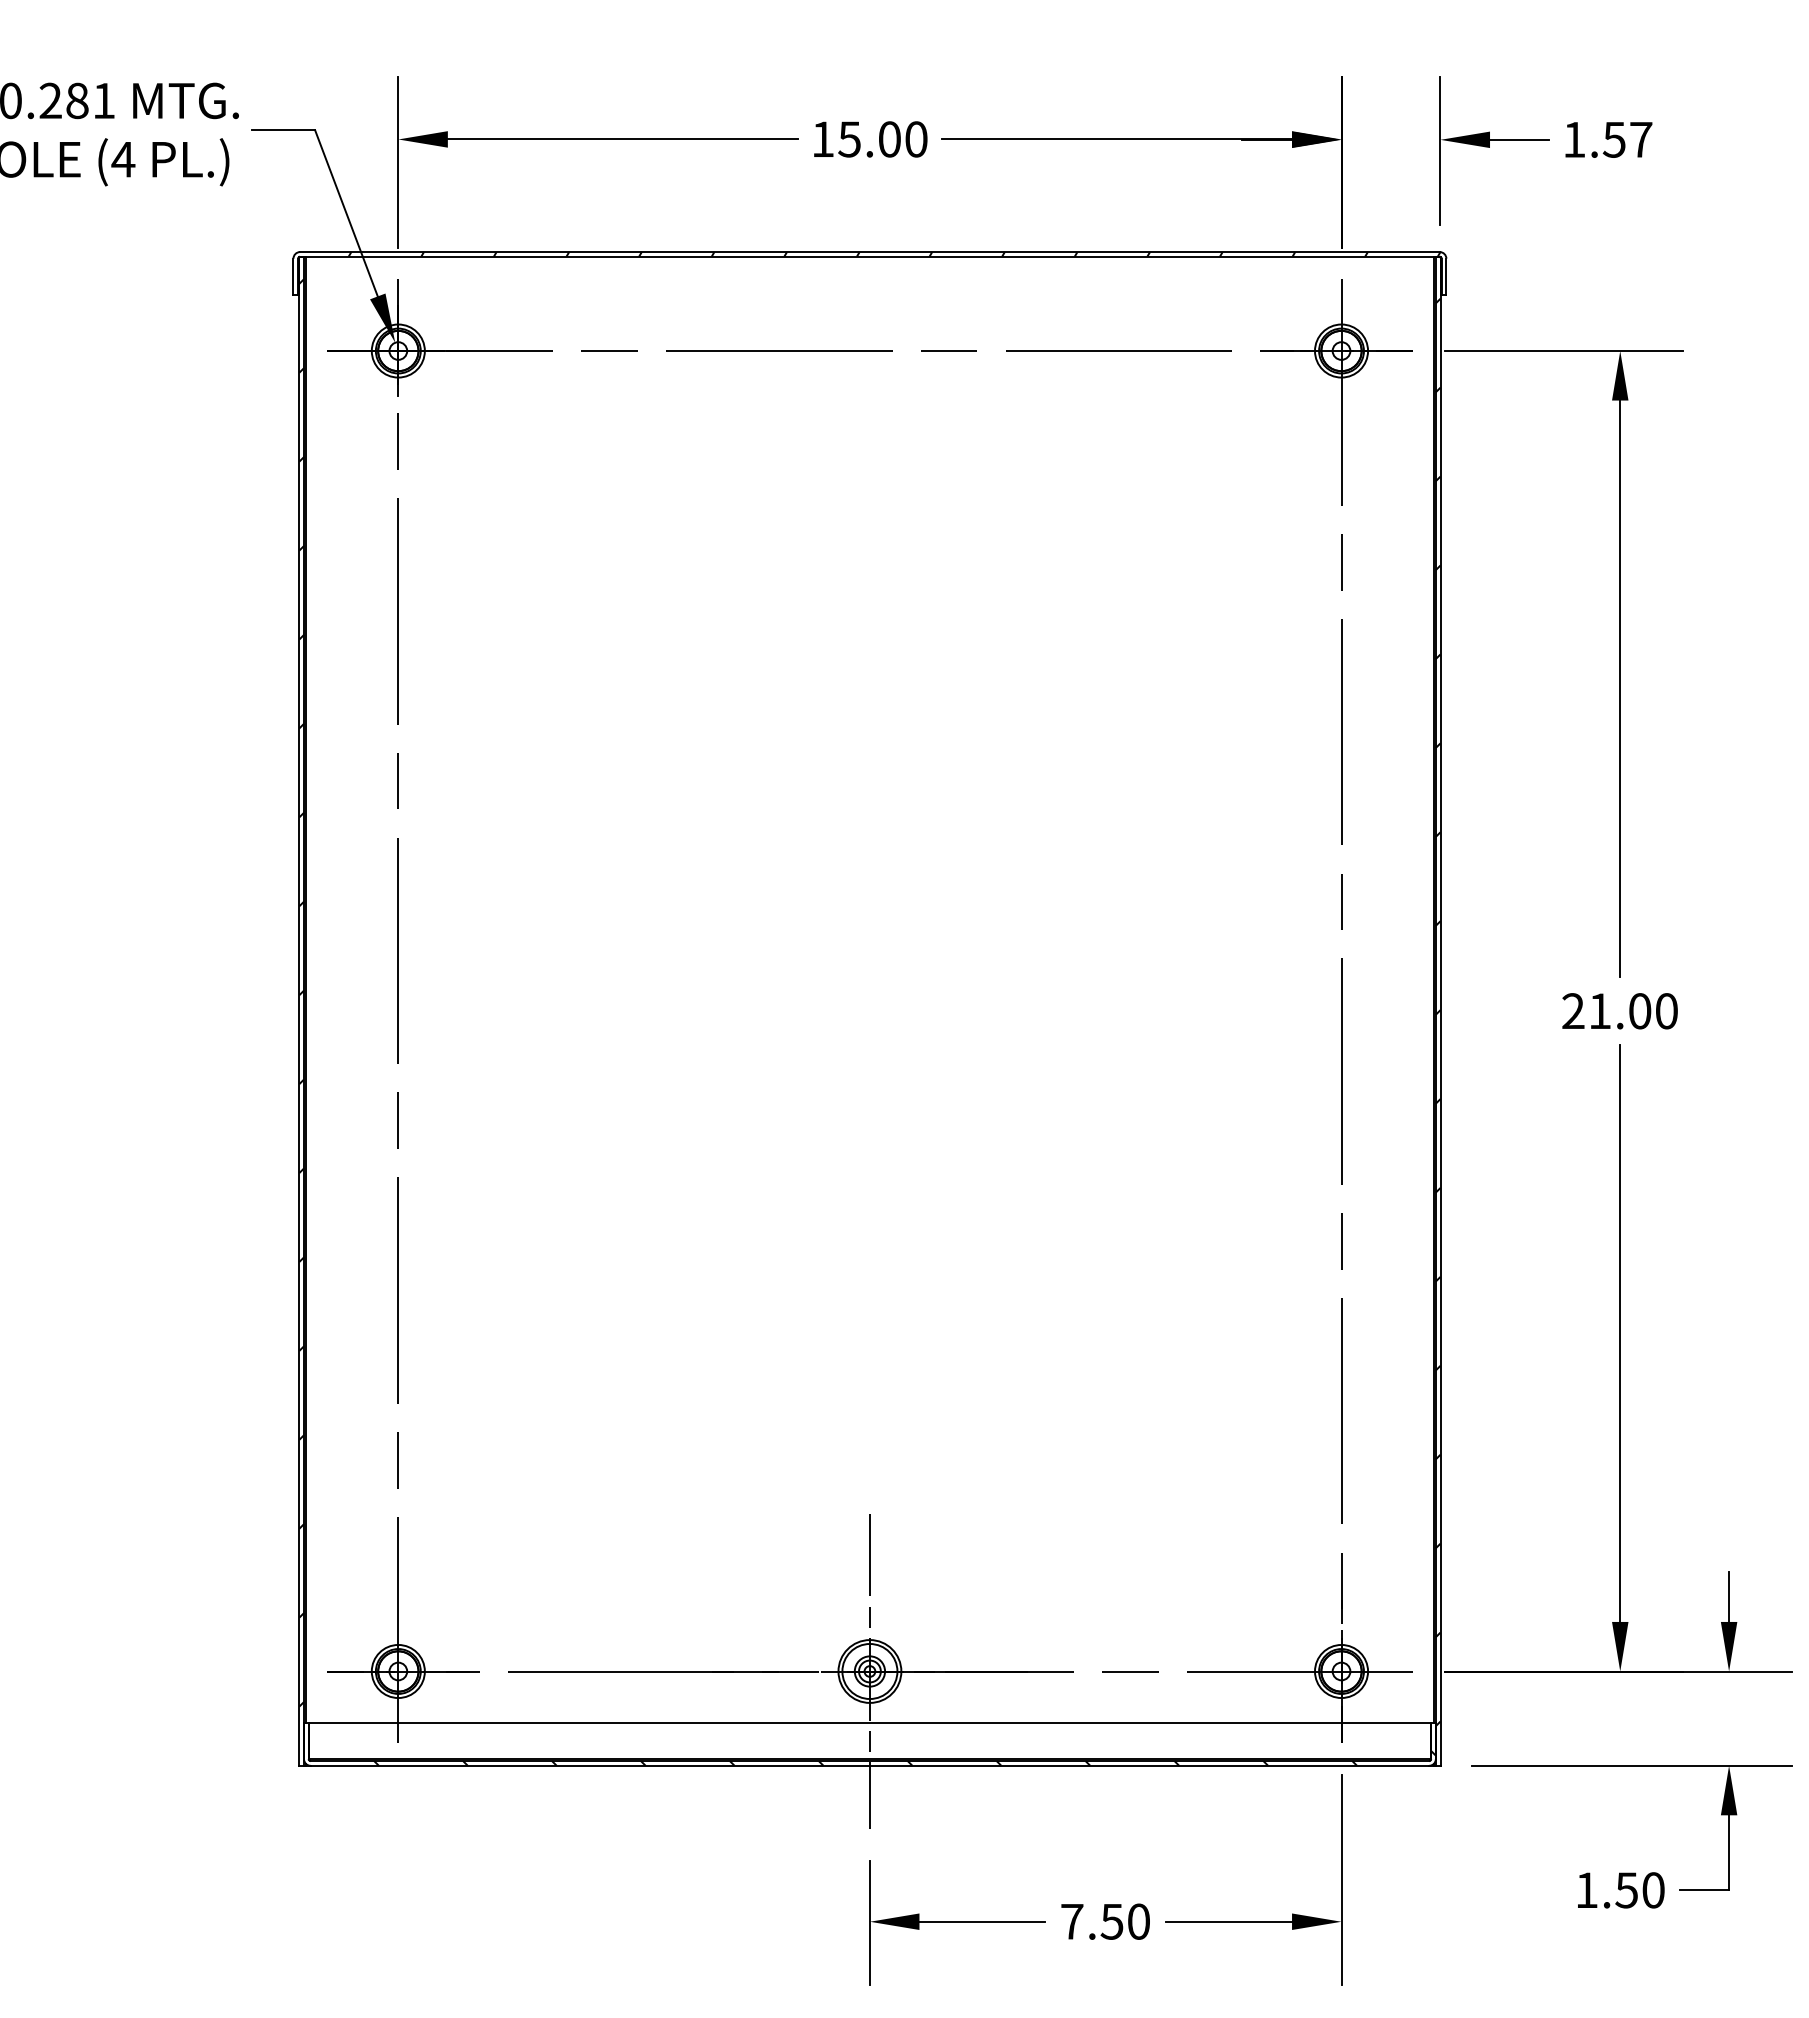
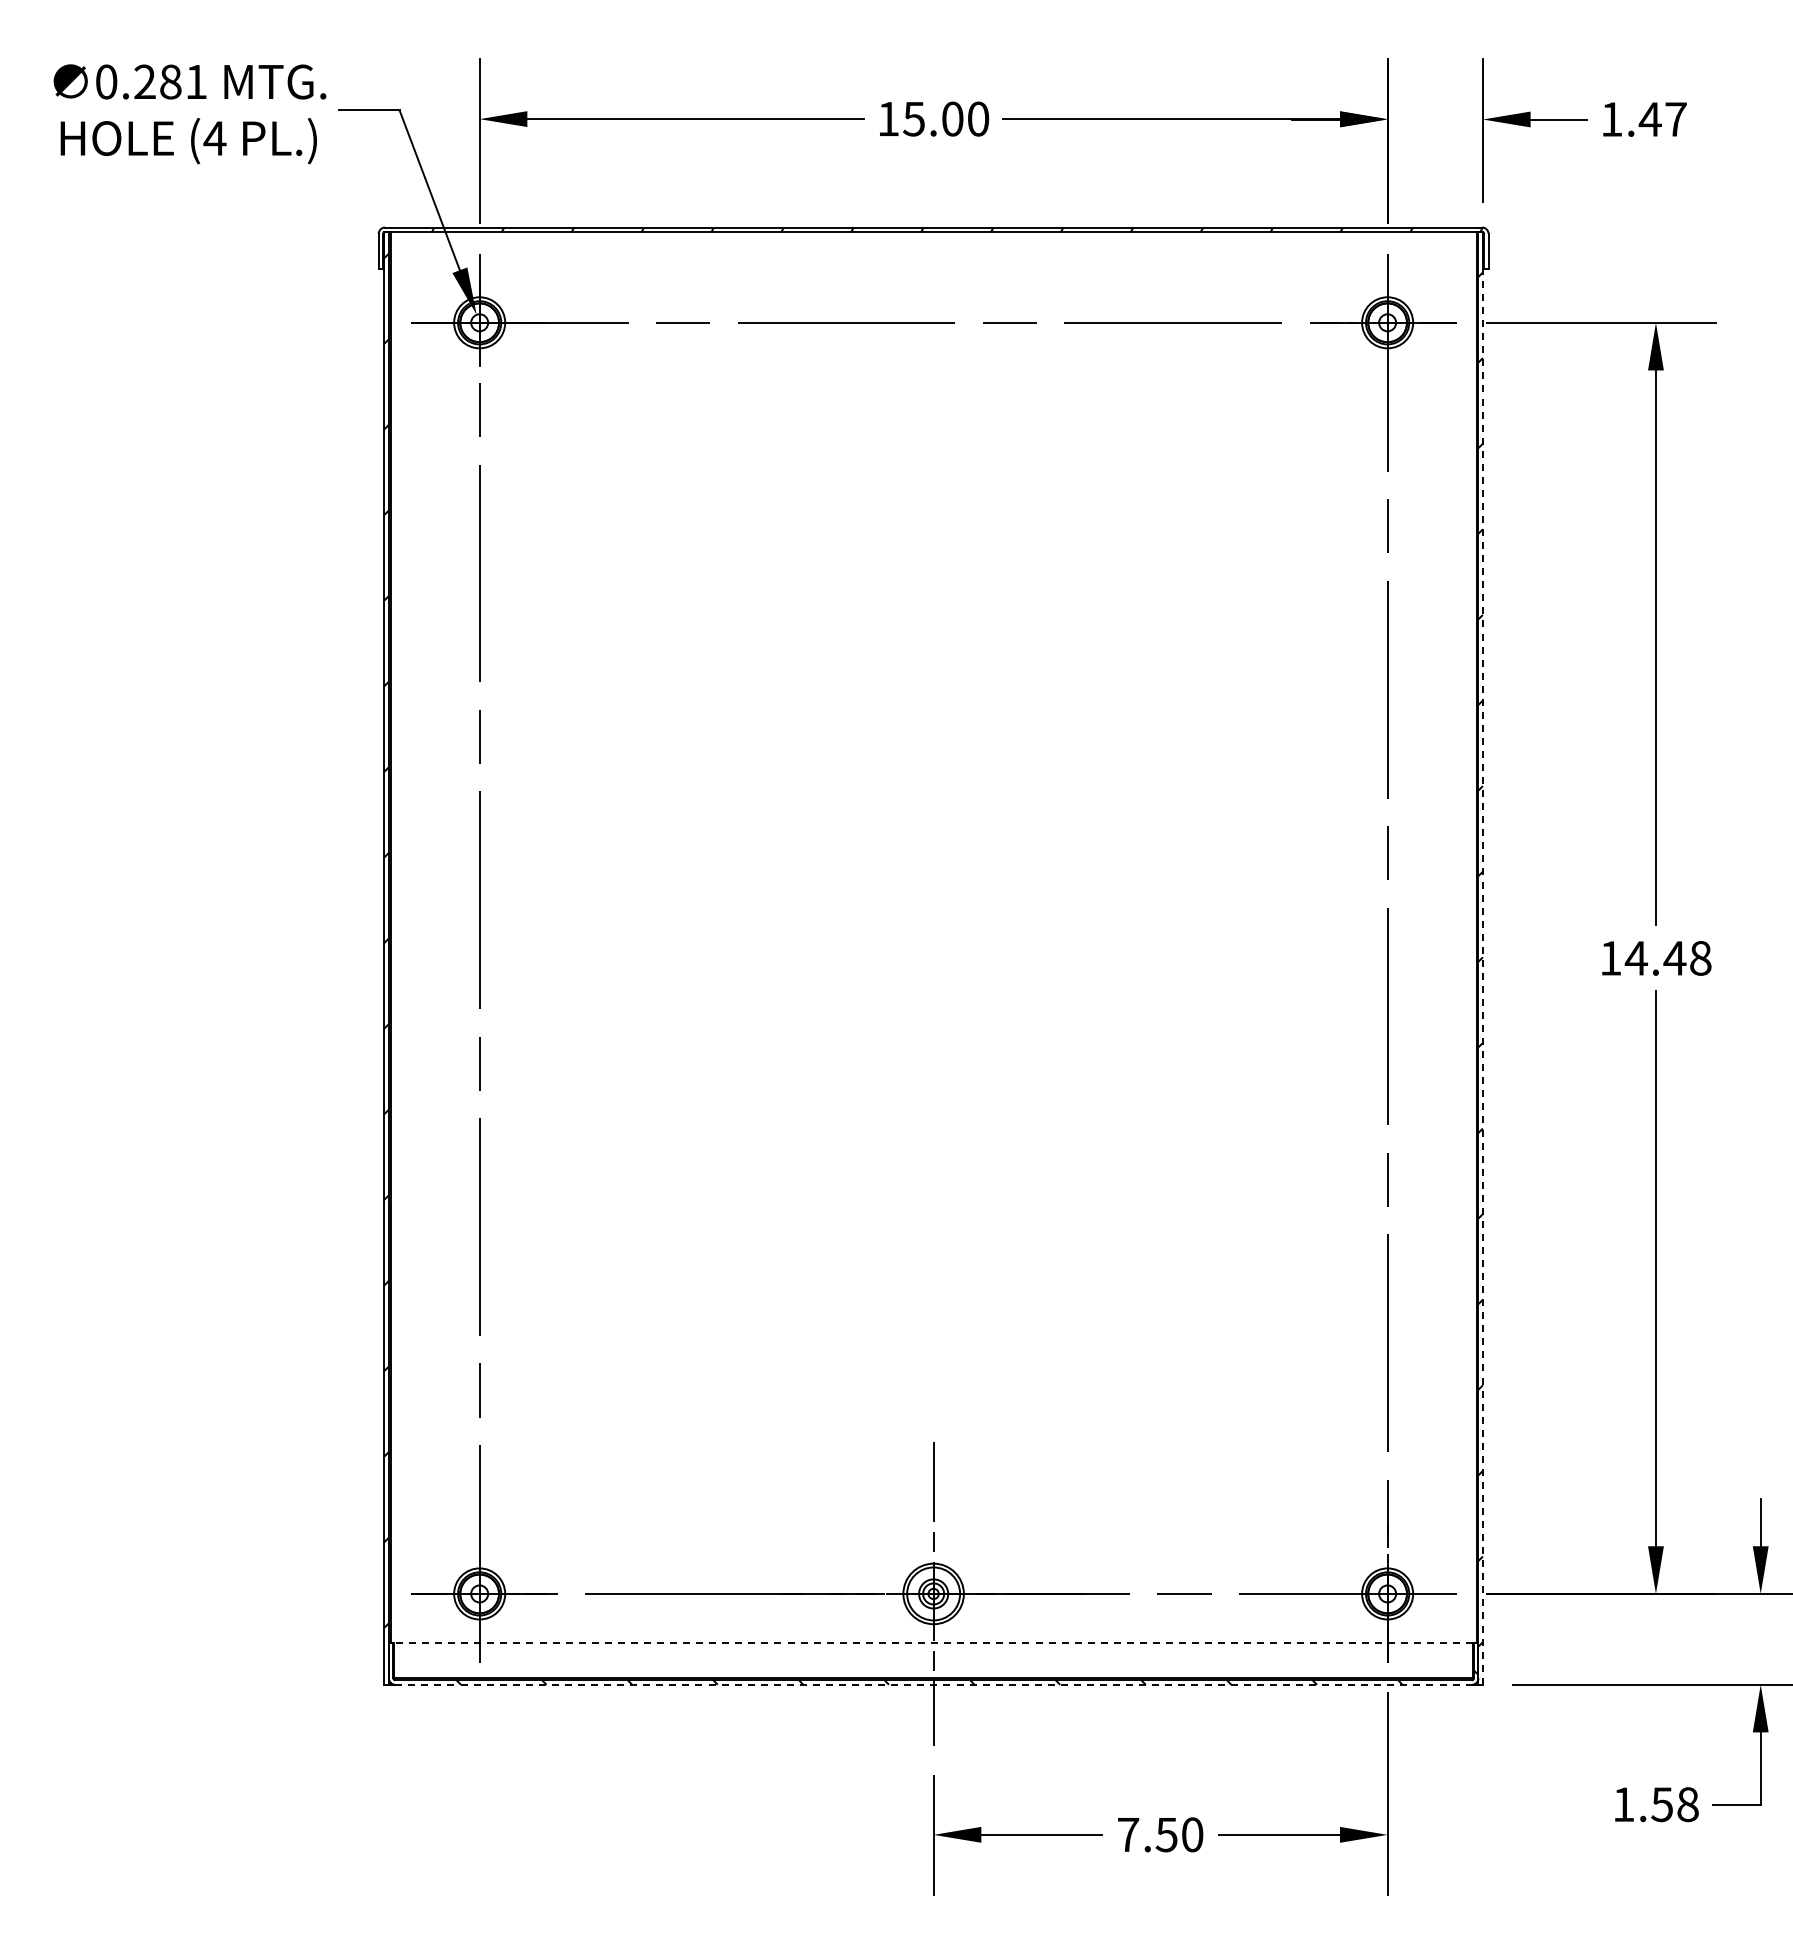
text: (1613, 139) -> (1649, 119), 1.57 -> 1.47
line: (1440, 1010) -> (1482, 957), solid -> dashed
text: (1619, 1010) -> (1655, 957), 21.00 -> 14.48
line: (869, 1722) -> (933, 1643), solid -> dashed
line: (870, 1765) -> (934, 1684), solid -> dashed
text: (1653, 1890) -> (1687, 1804), 1.50 -> 1.58

